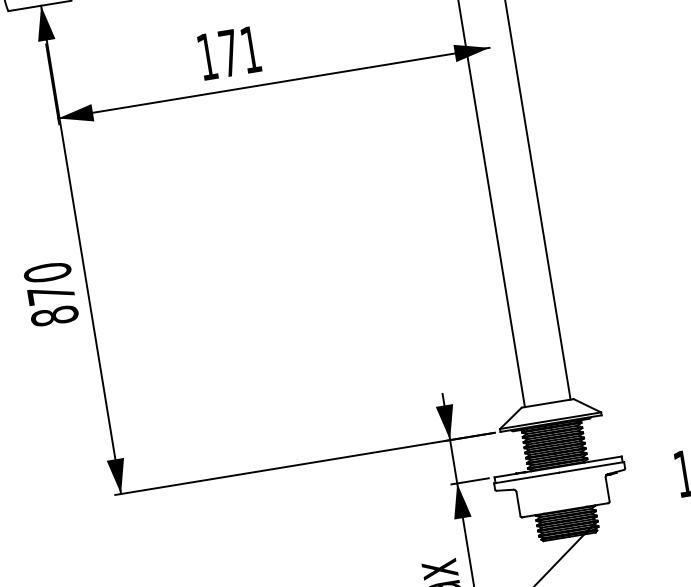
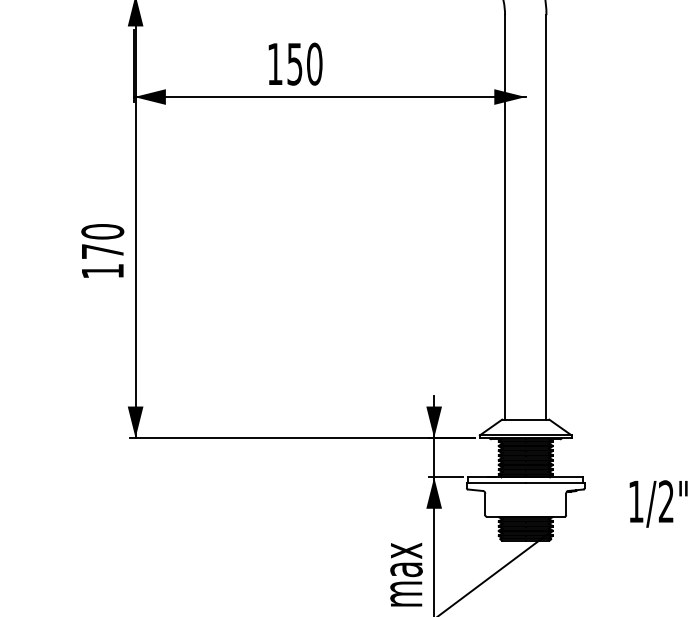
text: (239, 50) -> (304, 63), 171 -> 150
text: (54, 315) -> (102, 270), 870 -> 170

